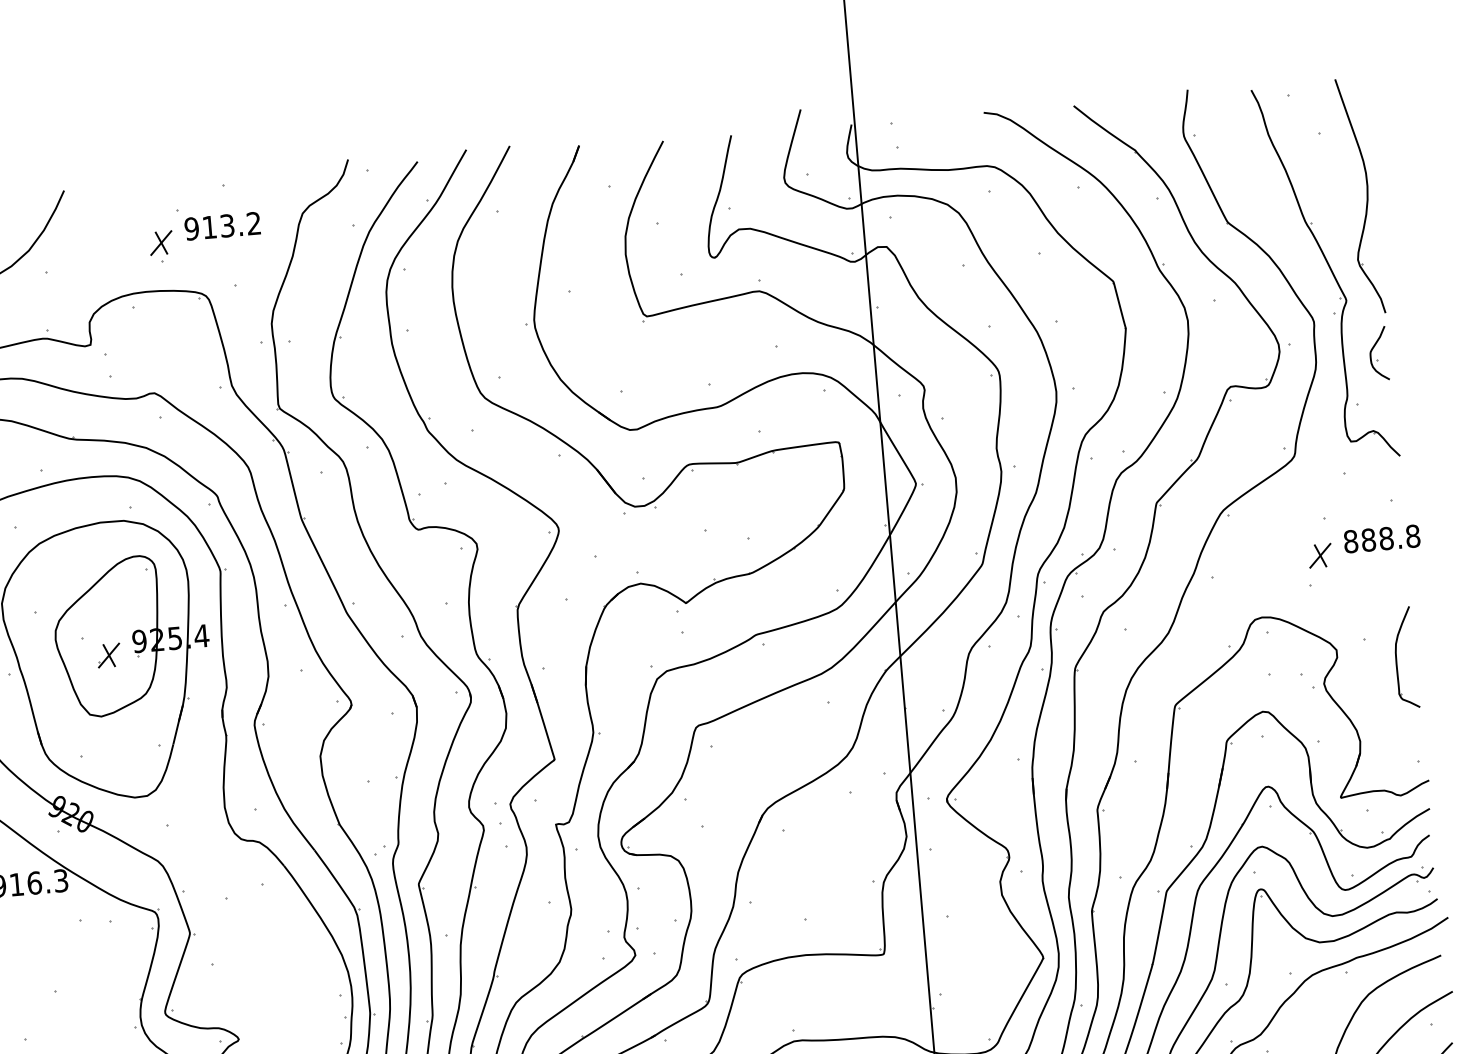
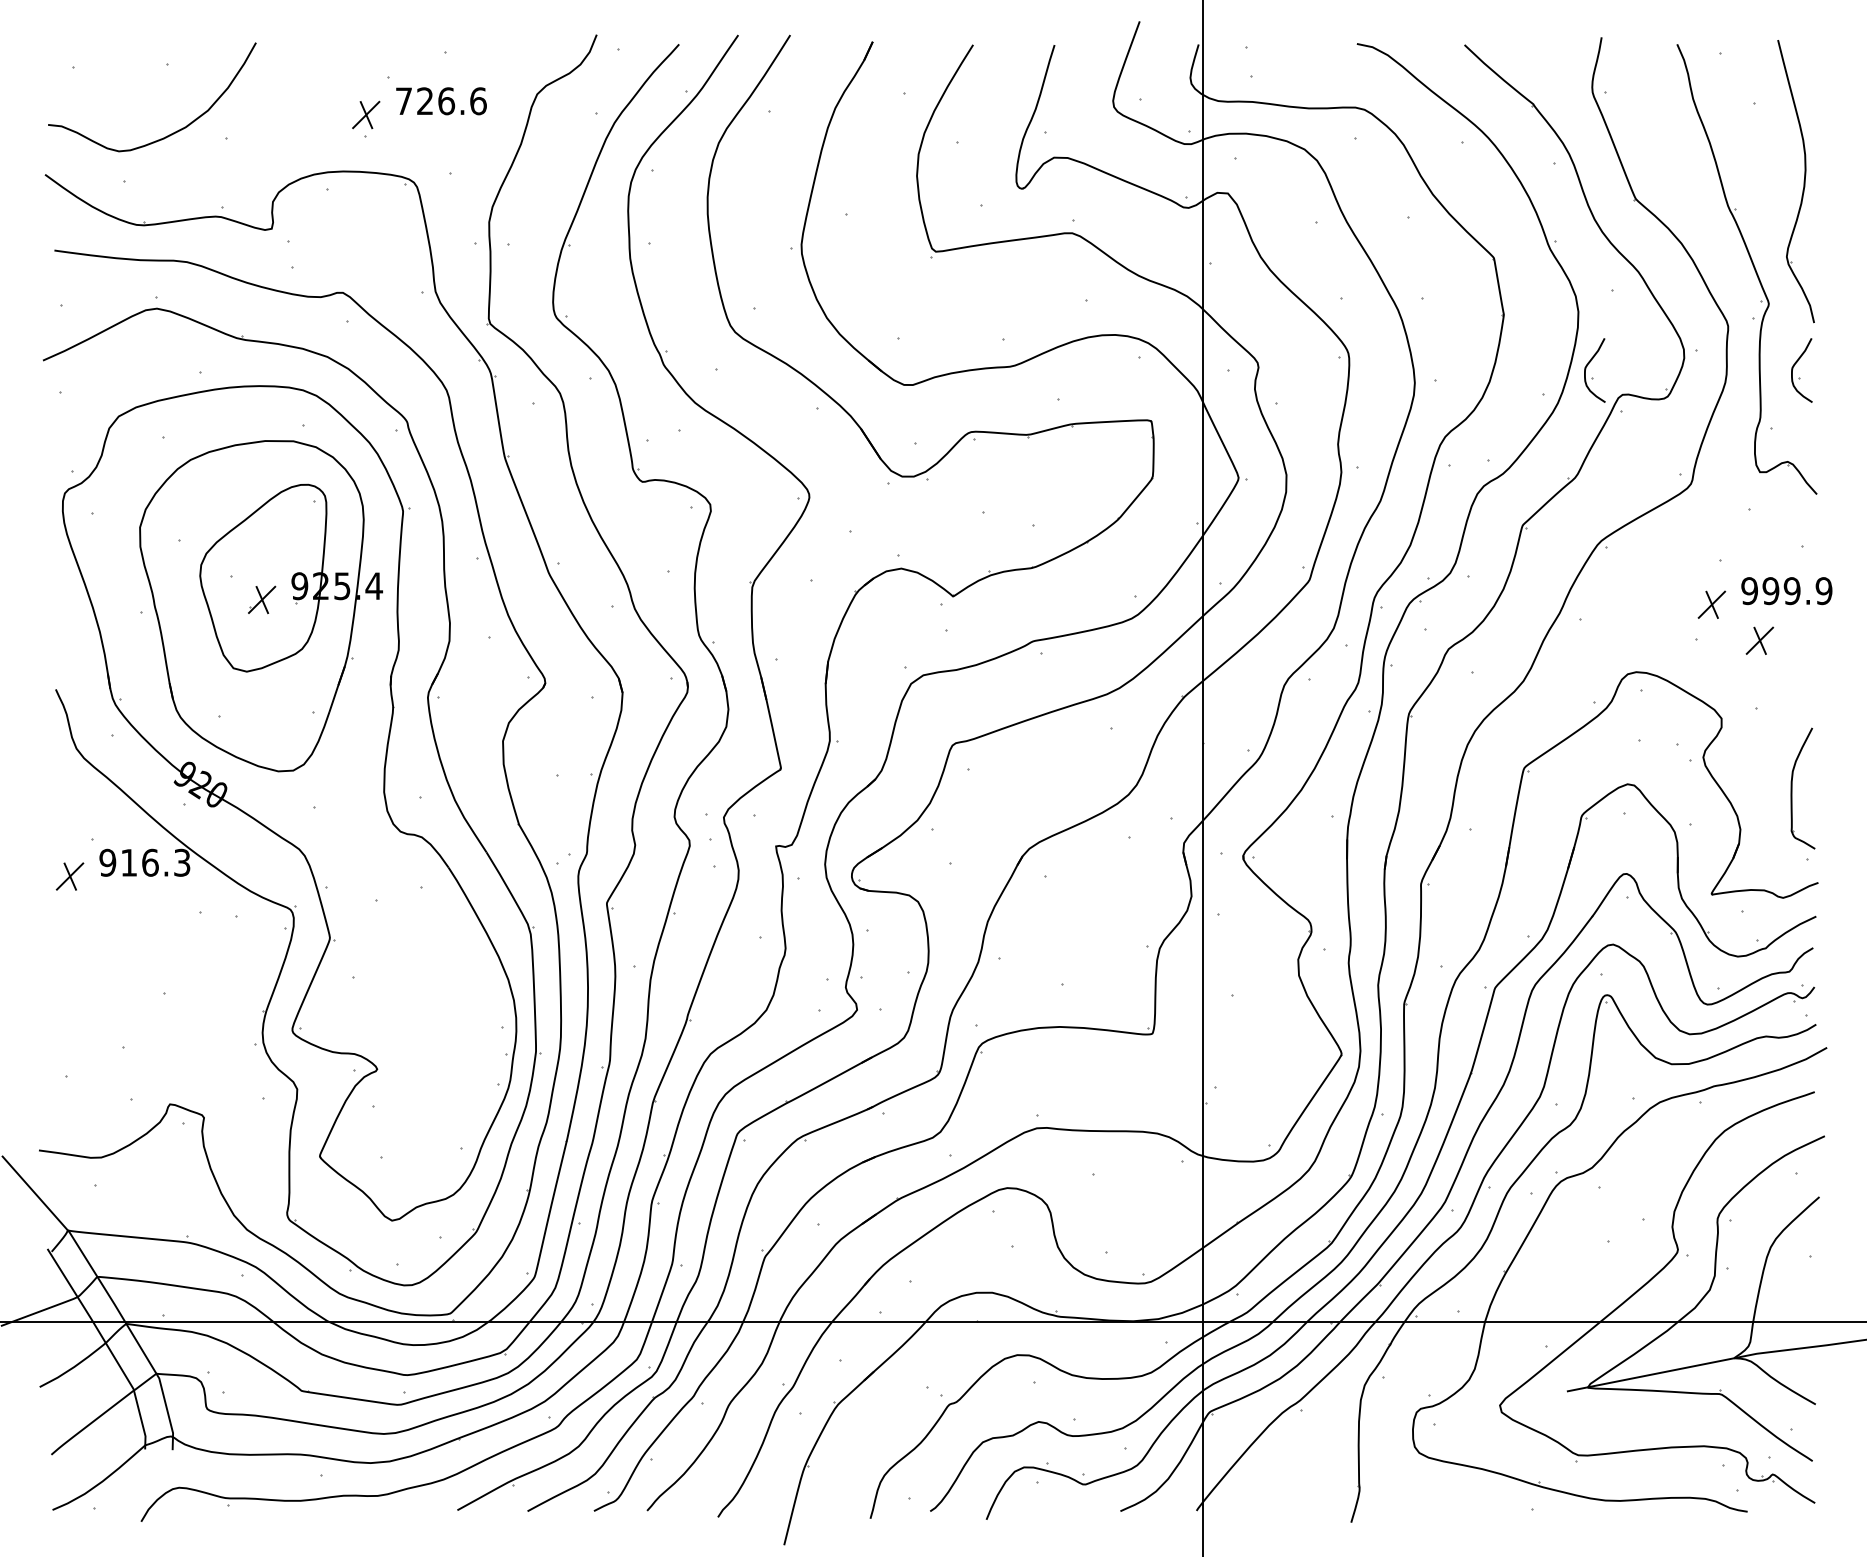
text: (222, 226) -> (440, 101), 913.2 -> 726.6
part: (1204, 374) -> (1592, 377), added
text: (1381, 539) -> (1786, 591), 888.8 -> 999.9
part: (1362, 582) -> (1759, 640), added
part: (1396, 658) -> (1792, 788), moved

